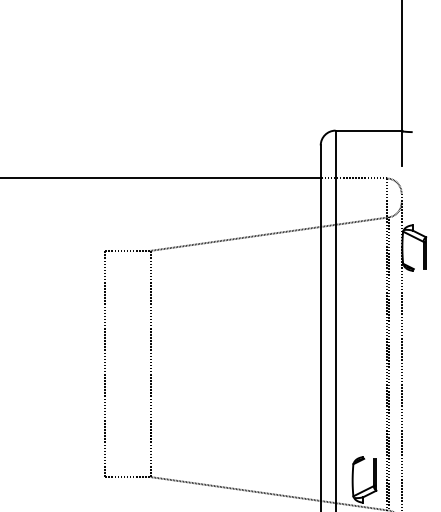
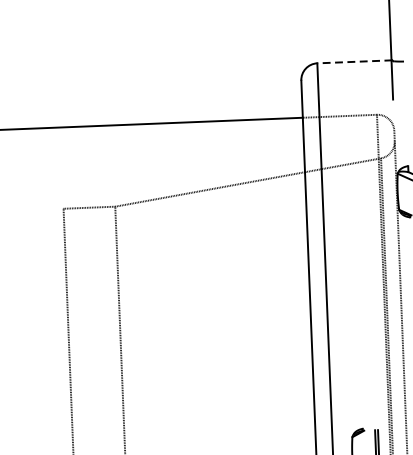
line: (368, 130) -> (354, 61), solid -> dashed

